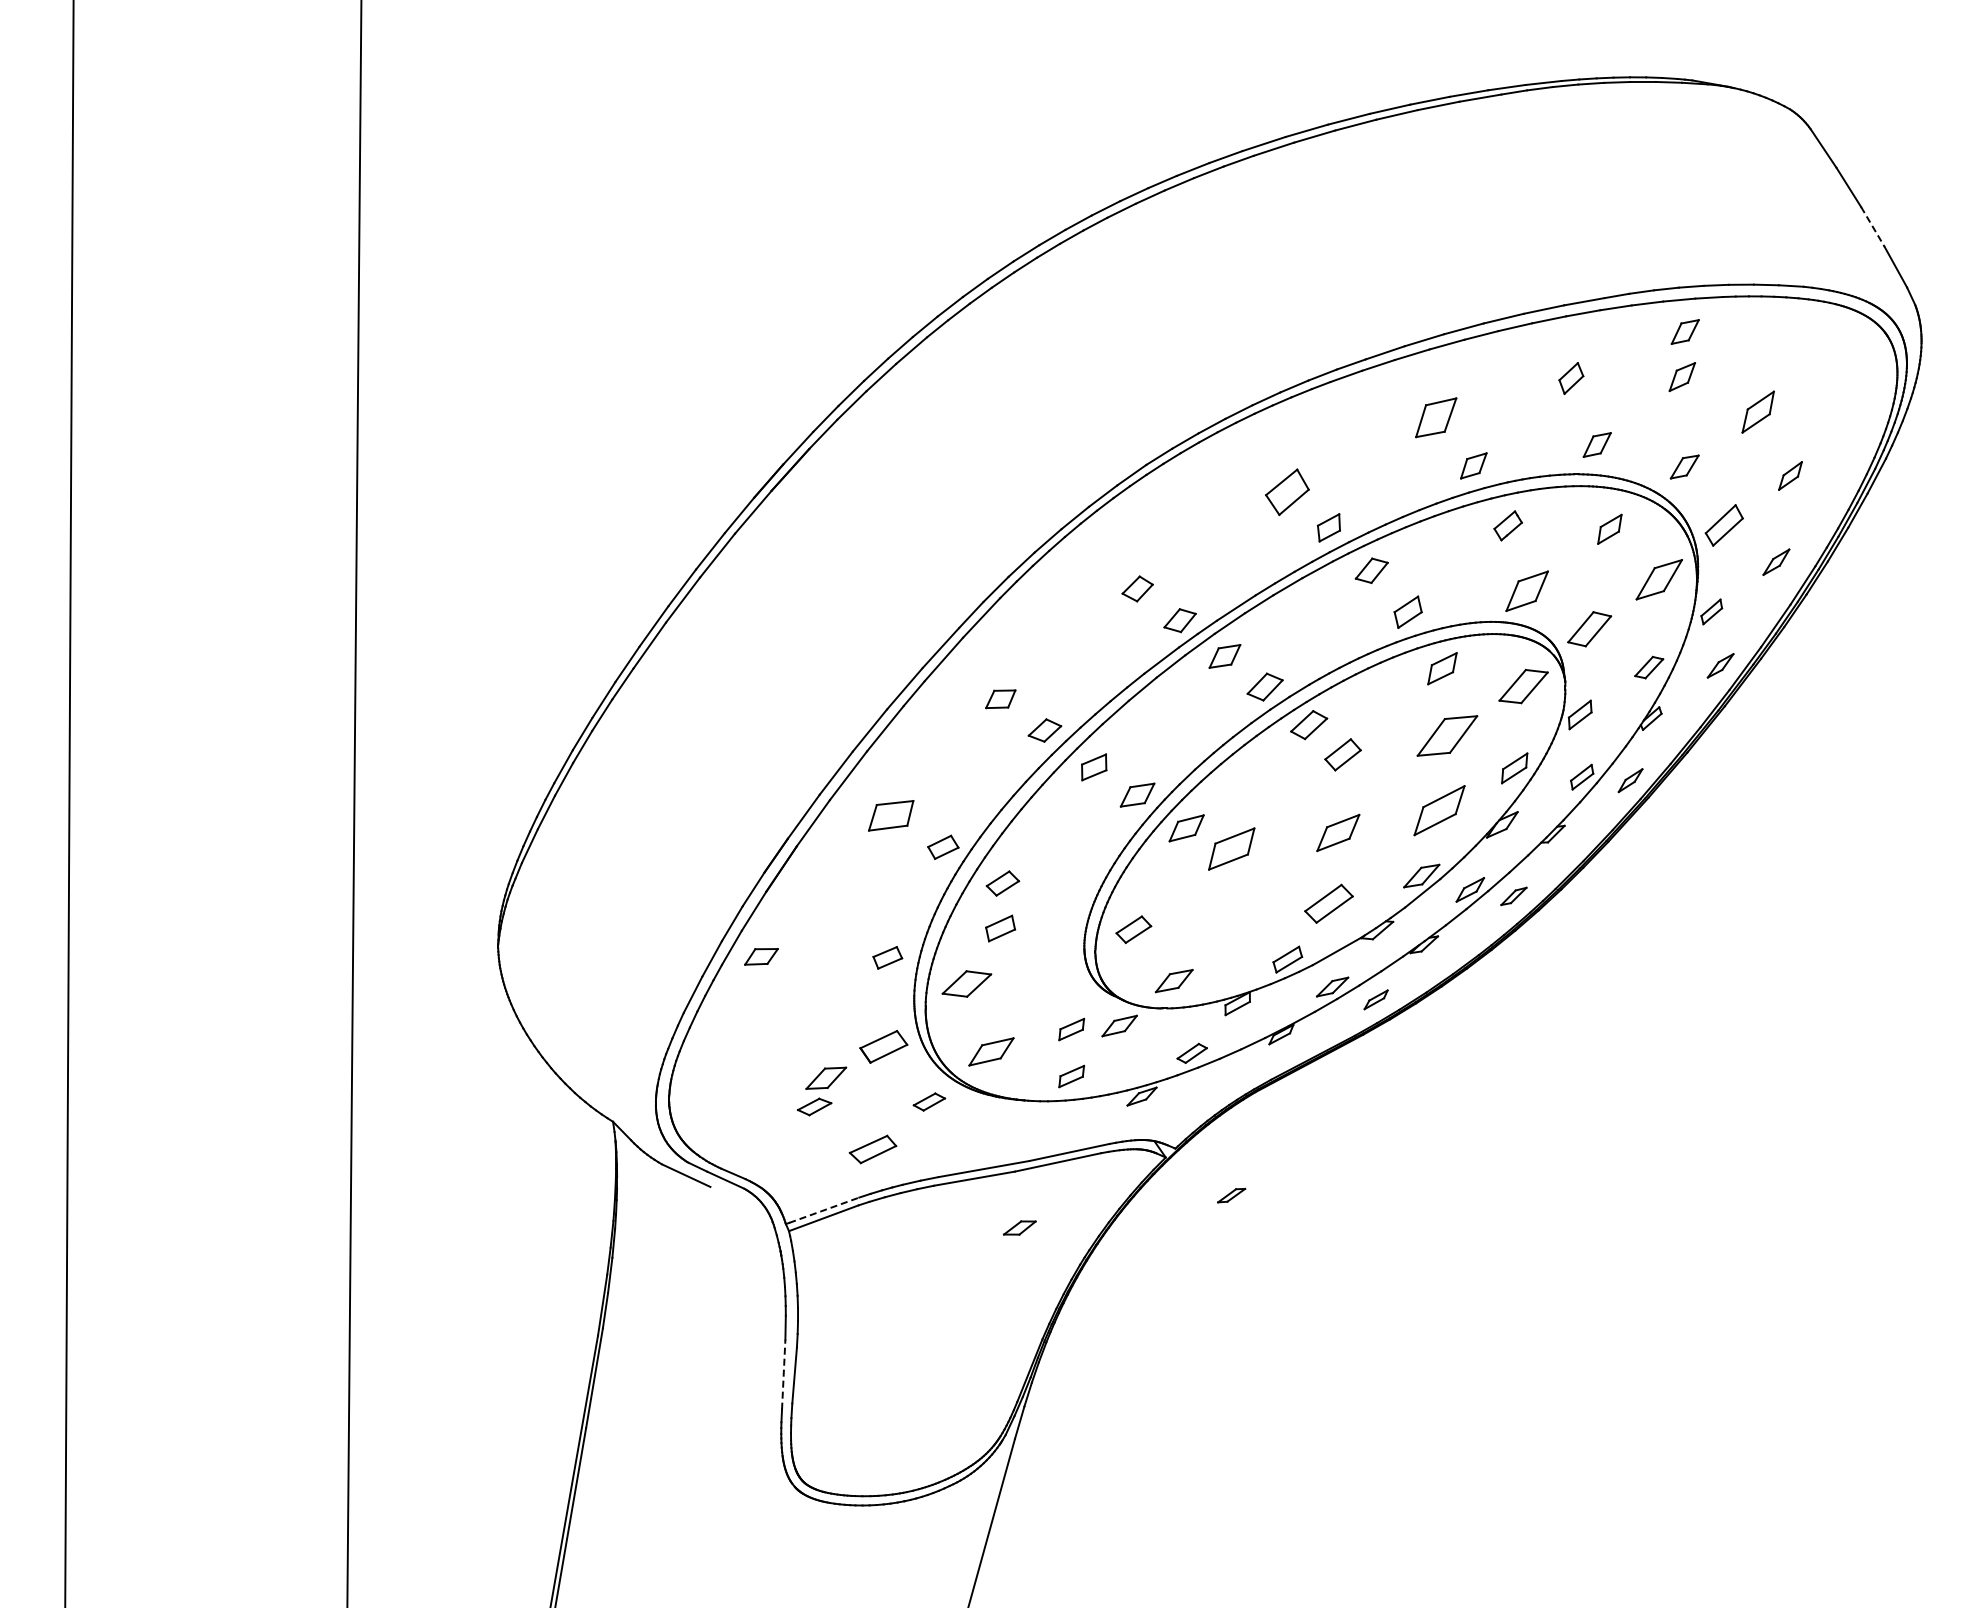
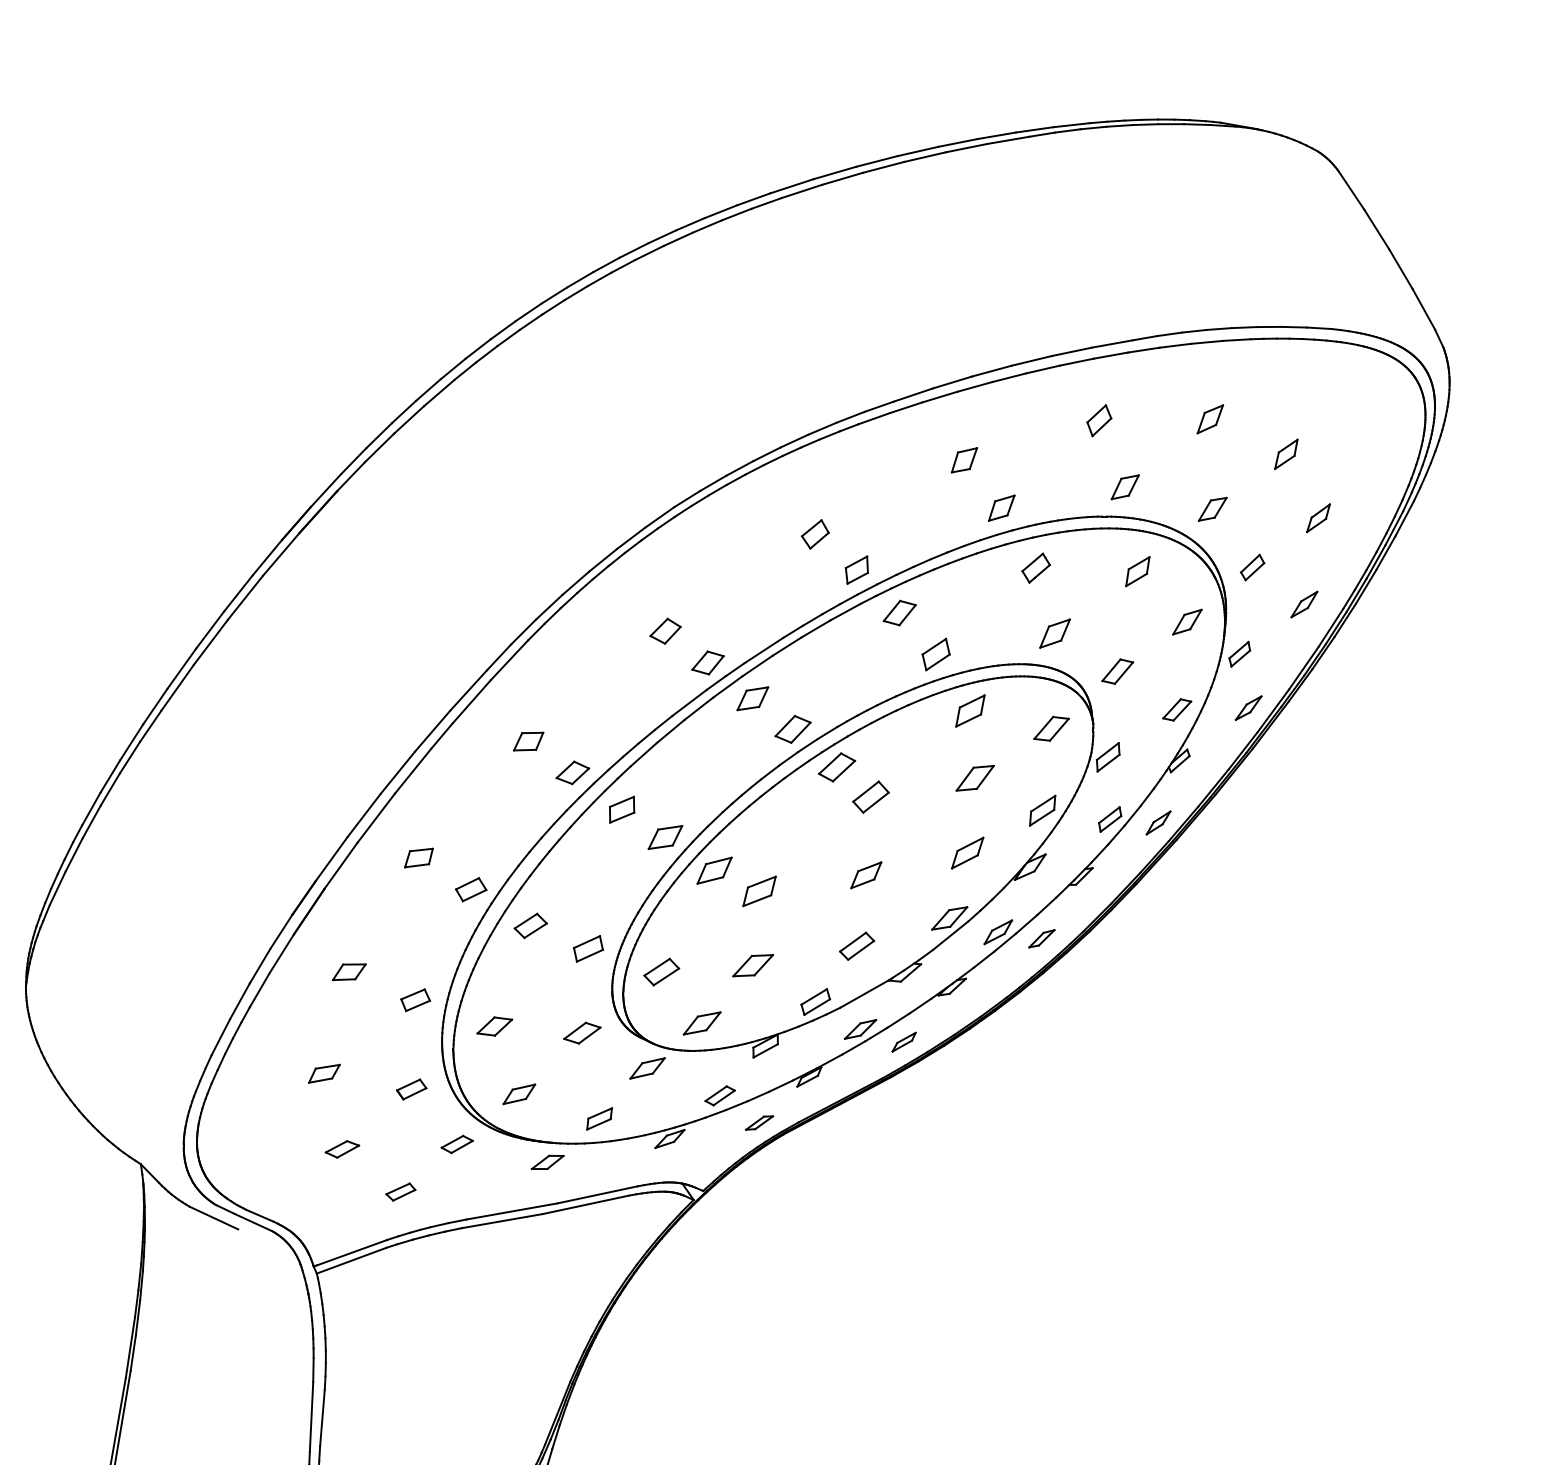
line: (1873, 227) -> (1401, 269), dashed -> solid
part: (1684, 331) -> (1212, 373), removed
part: (1758, 411) -> (1286, 453), size x0.71
part: (1436, 418) -> (964, 460), size x0.62
part: (1287, 491) -> (815, 533), size x0.62
part: (1724, 524) -> (1252, 566), size x0.62
part: (1659, 579) -> (1187, 621), size x0.62
part: (1526, 591) -> (1054, 633), size x0.71
part: (1589, 629) -> (1117, 671), size x0.71
part: (1523, 686) -> (1051, 728), size x0.71
part: (1446, 735) -> (974, 777), size x0.62
part: (1439, 810) -> (967, 852), size x0.62
part: (890, 815) -> (418, 857), size x0.62
part: (1338, 832) -> (866, 874), size x0.71
part: (1231, 848) -> (759, 890), size x0.71
part: (1329, 903) -> (857, 945), size x0.71
part: (1000, 928) -> (588, 948), moved
part: (761, 956) -> (349, 971), moved
part: (966, 984) -> (494, 1026), size x0.71
part: (1054, 990) -> (582, 1032), added
part: (1071, 1029) -> (599, 1071), removed
part: (796, 1031) -> (324, 1073), added
part: (883, 1047) -> (411, 1089), size x0.62
part: (991, 1051) -> (519, 1093), size x0.71
part: (826, 1077) -> (753, 964), moved
part: (872, 1149) -> (400, 1191), size x0.62
part: (1231, 1195) -> (759, 1122), moved
line: (824, 1210) -> (352, 1252), dashed -> solid
part: (1019, 1227) -> (547, 1161), moved
line: (783, 1374) -> (311, 1416), dashed -> solid

